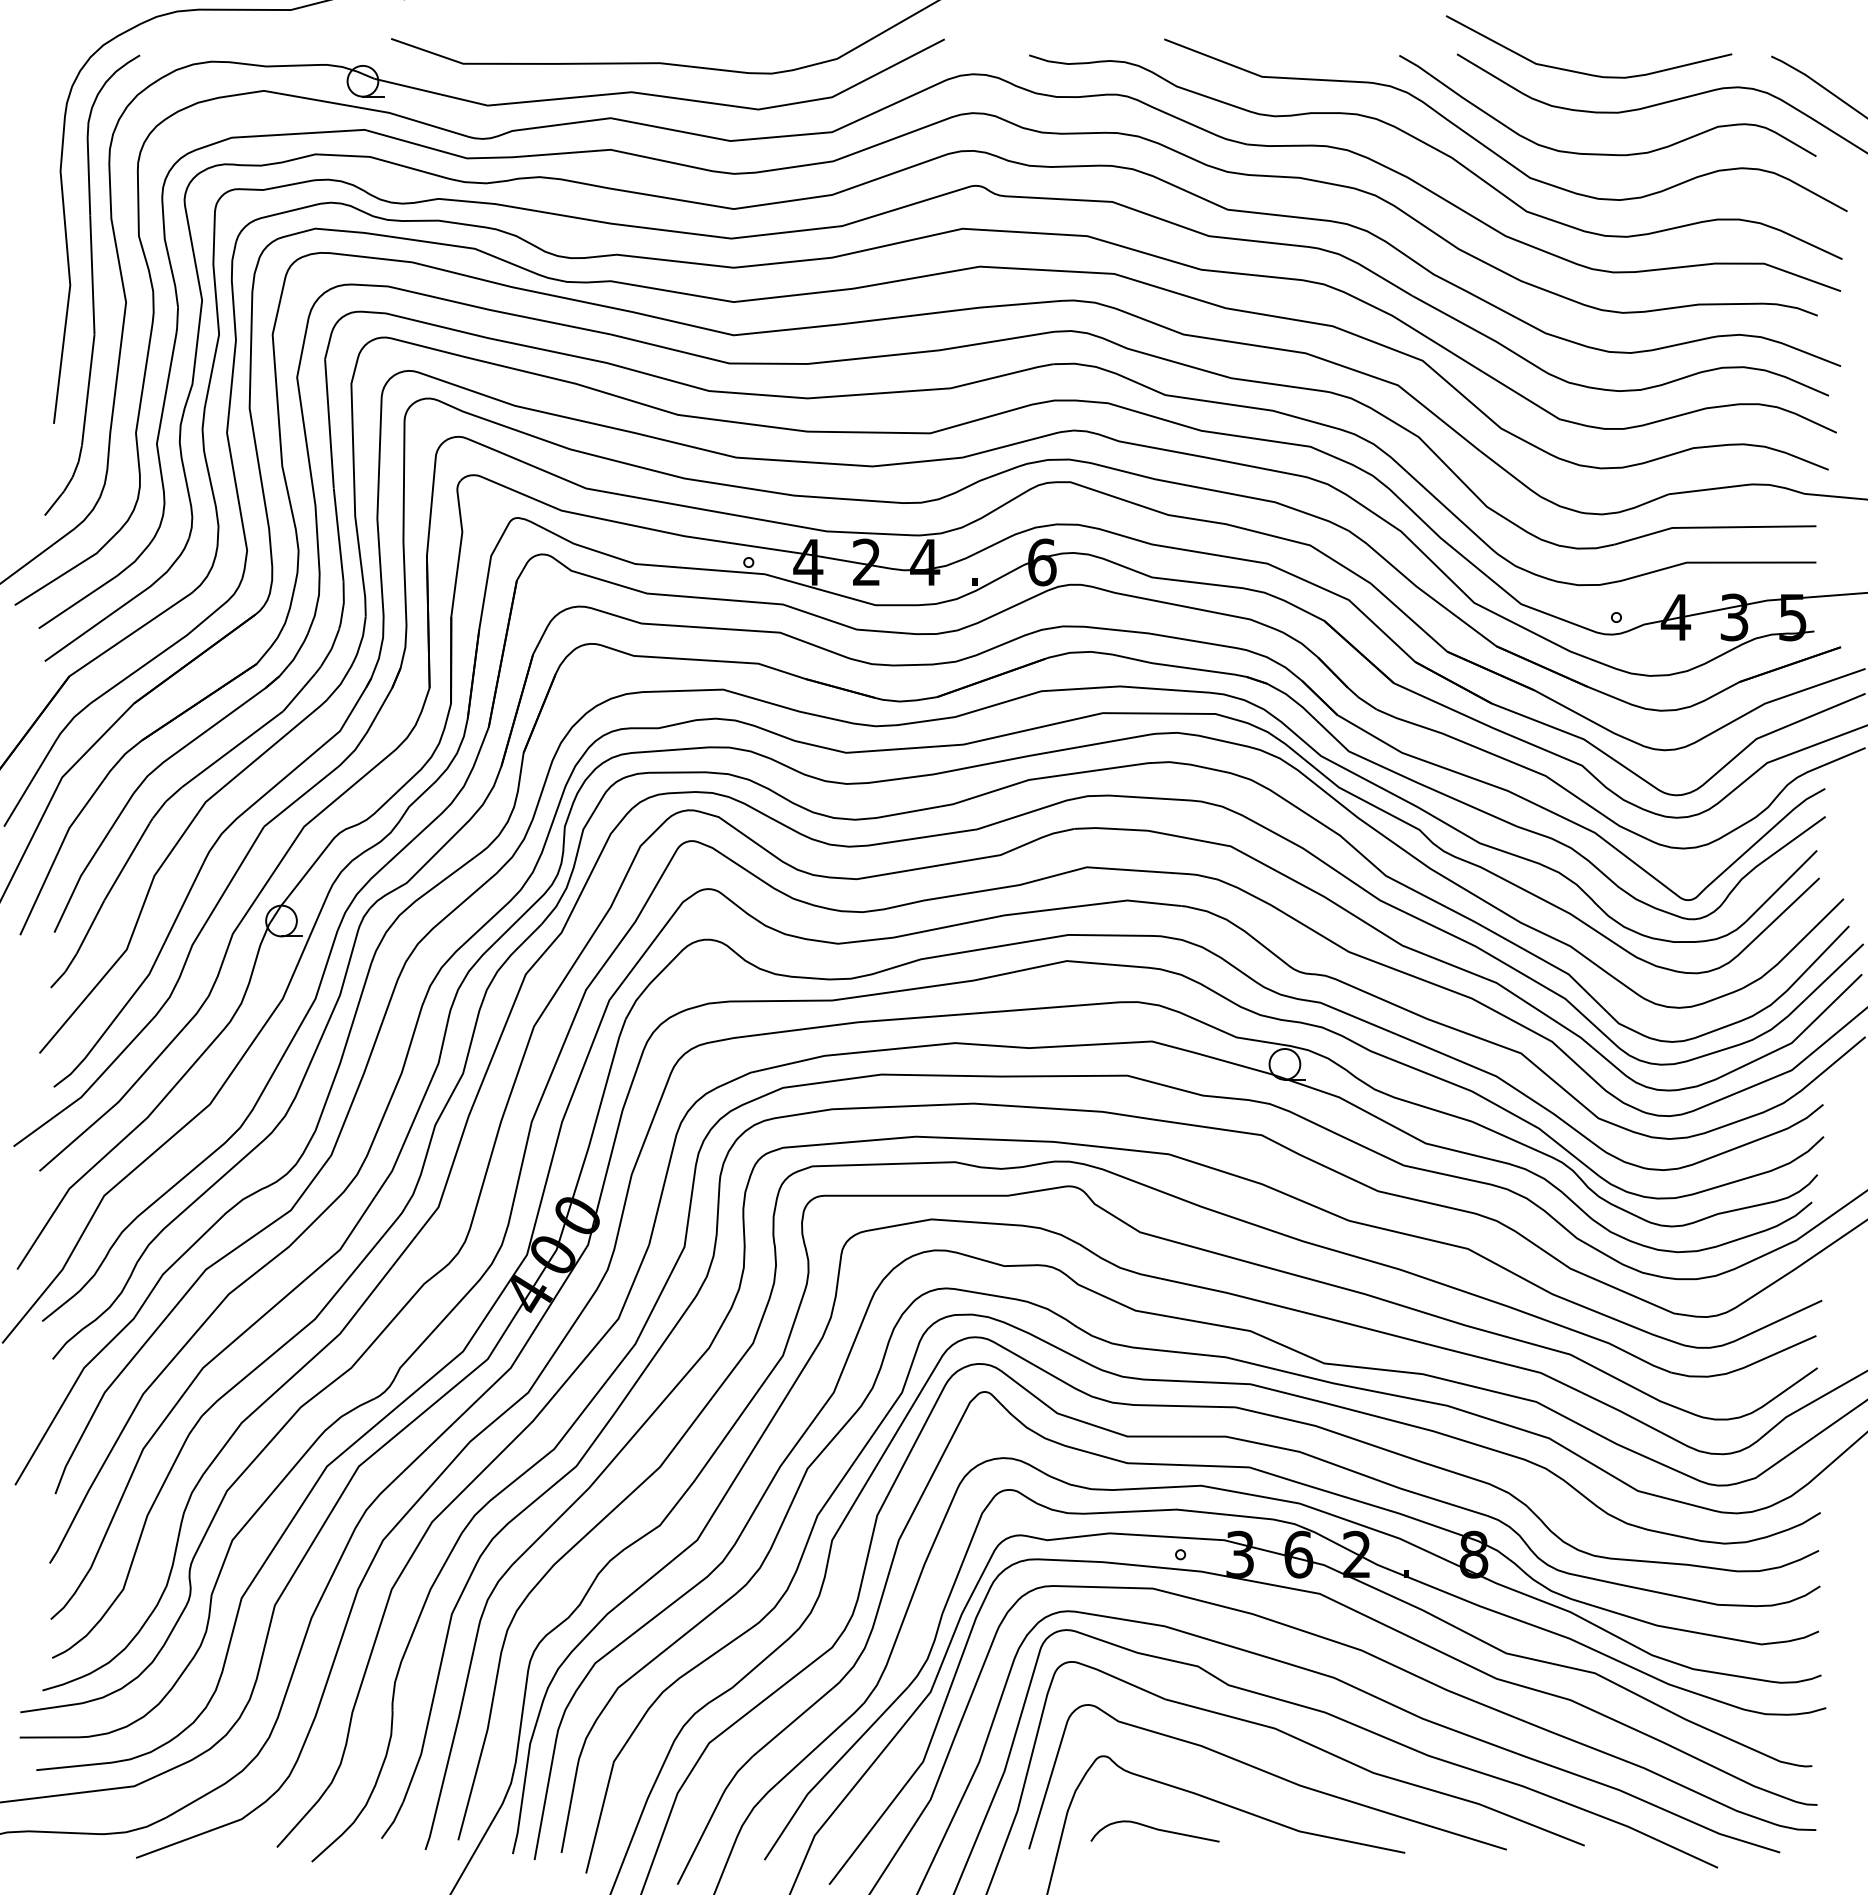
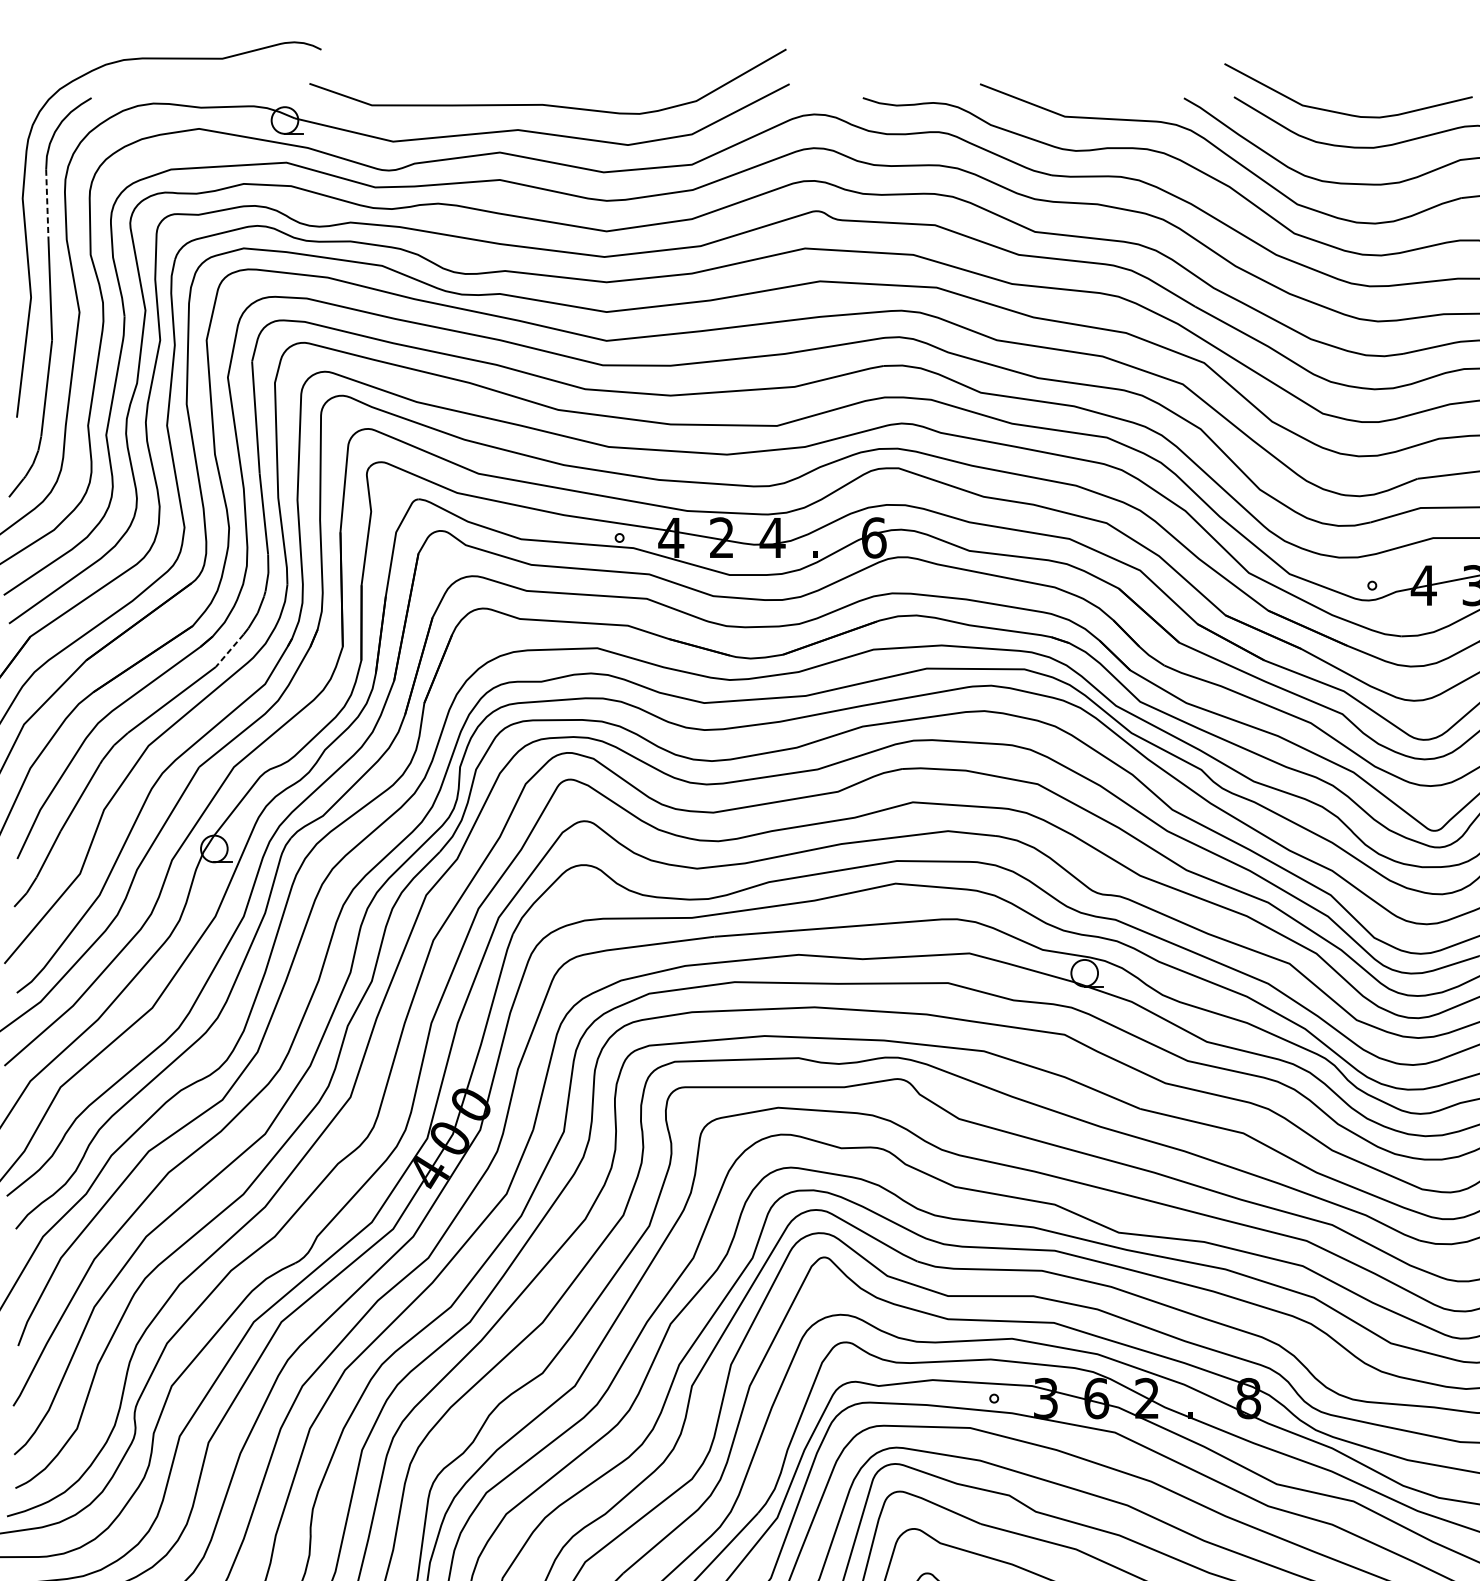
line: (88, 176) -> (46, 203), solid -> dashed
line: (299, 692) -> (229, 650), solid -> dashed

